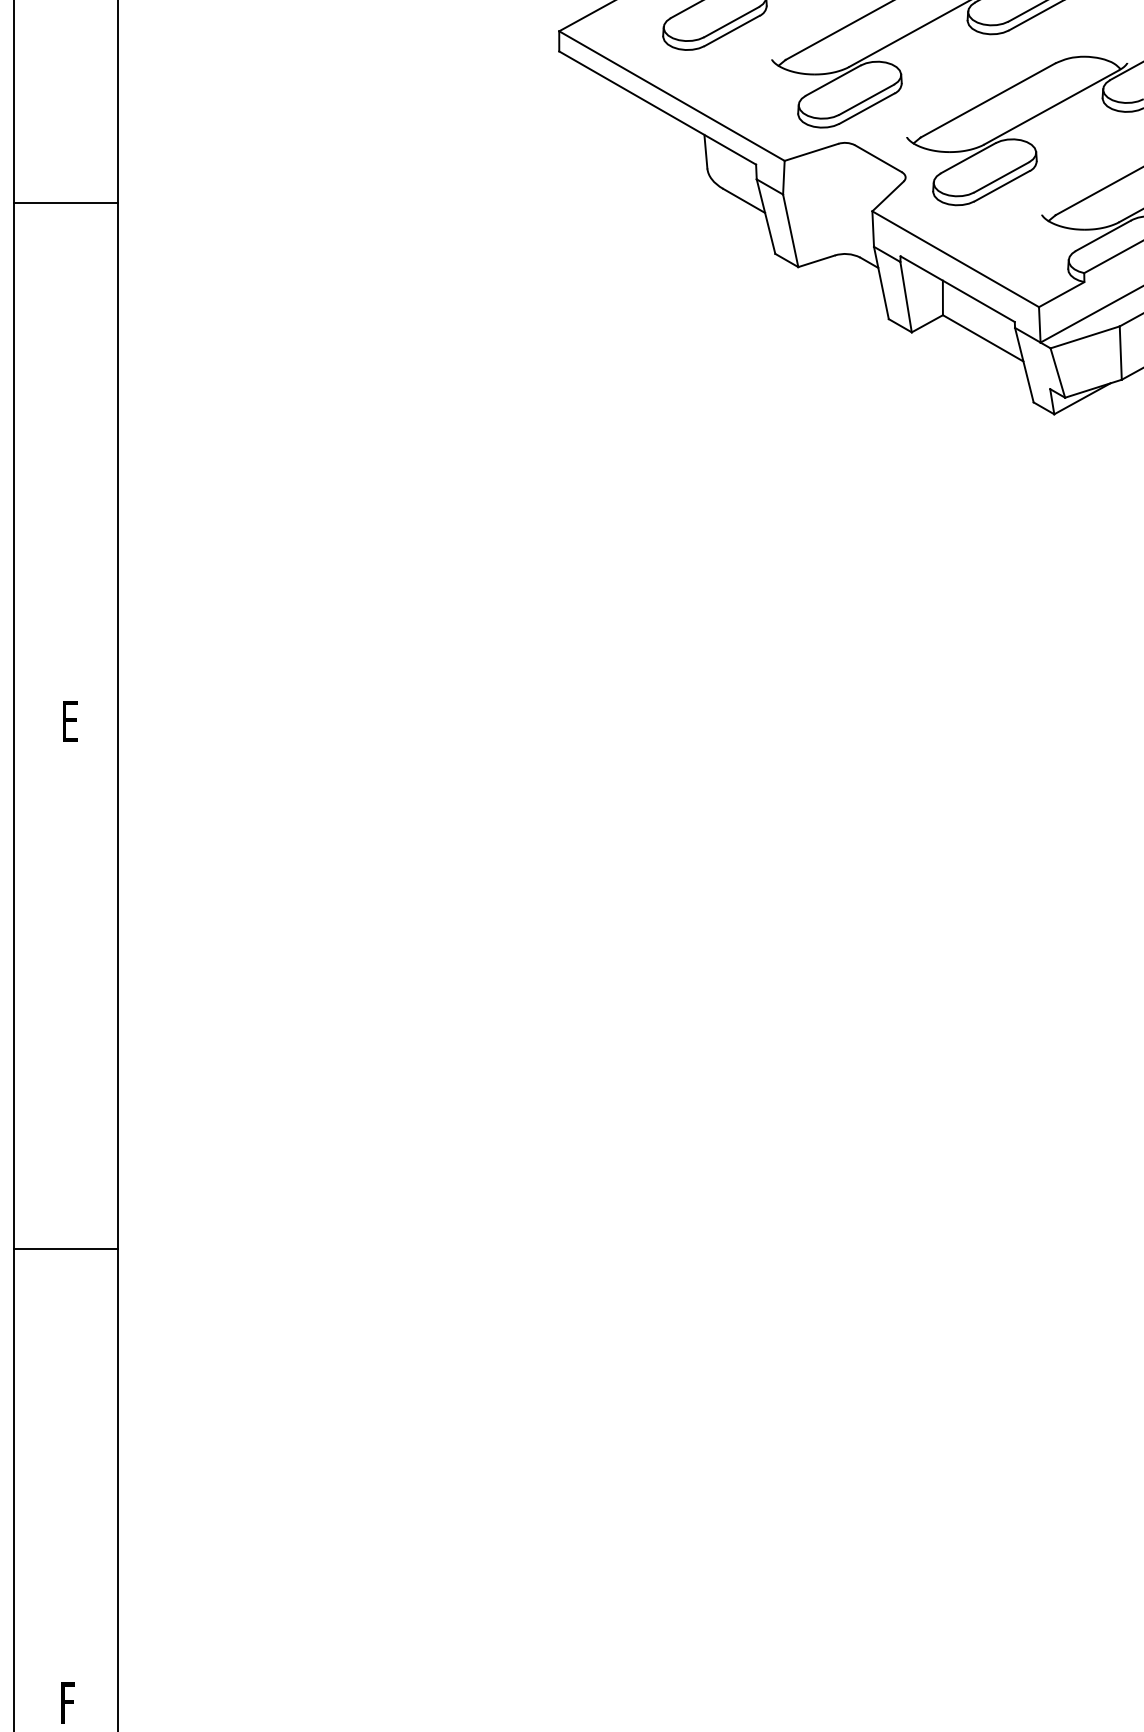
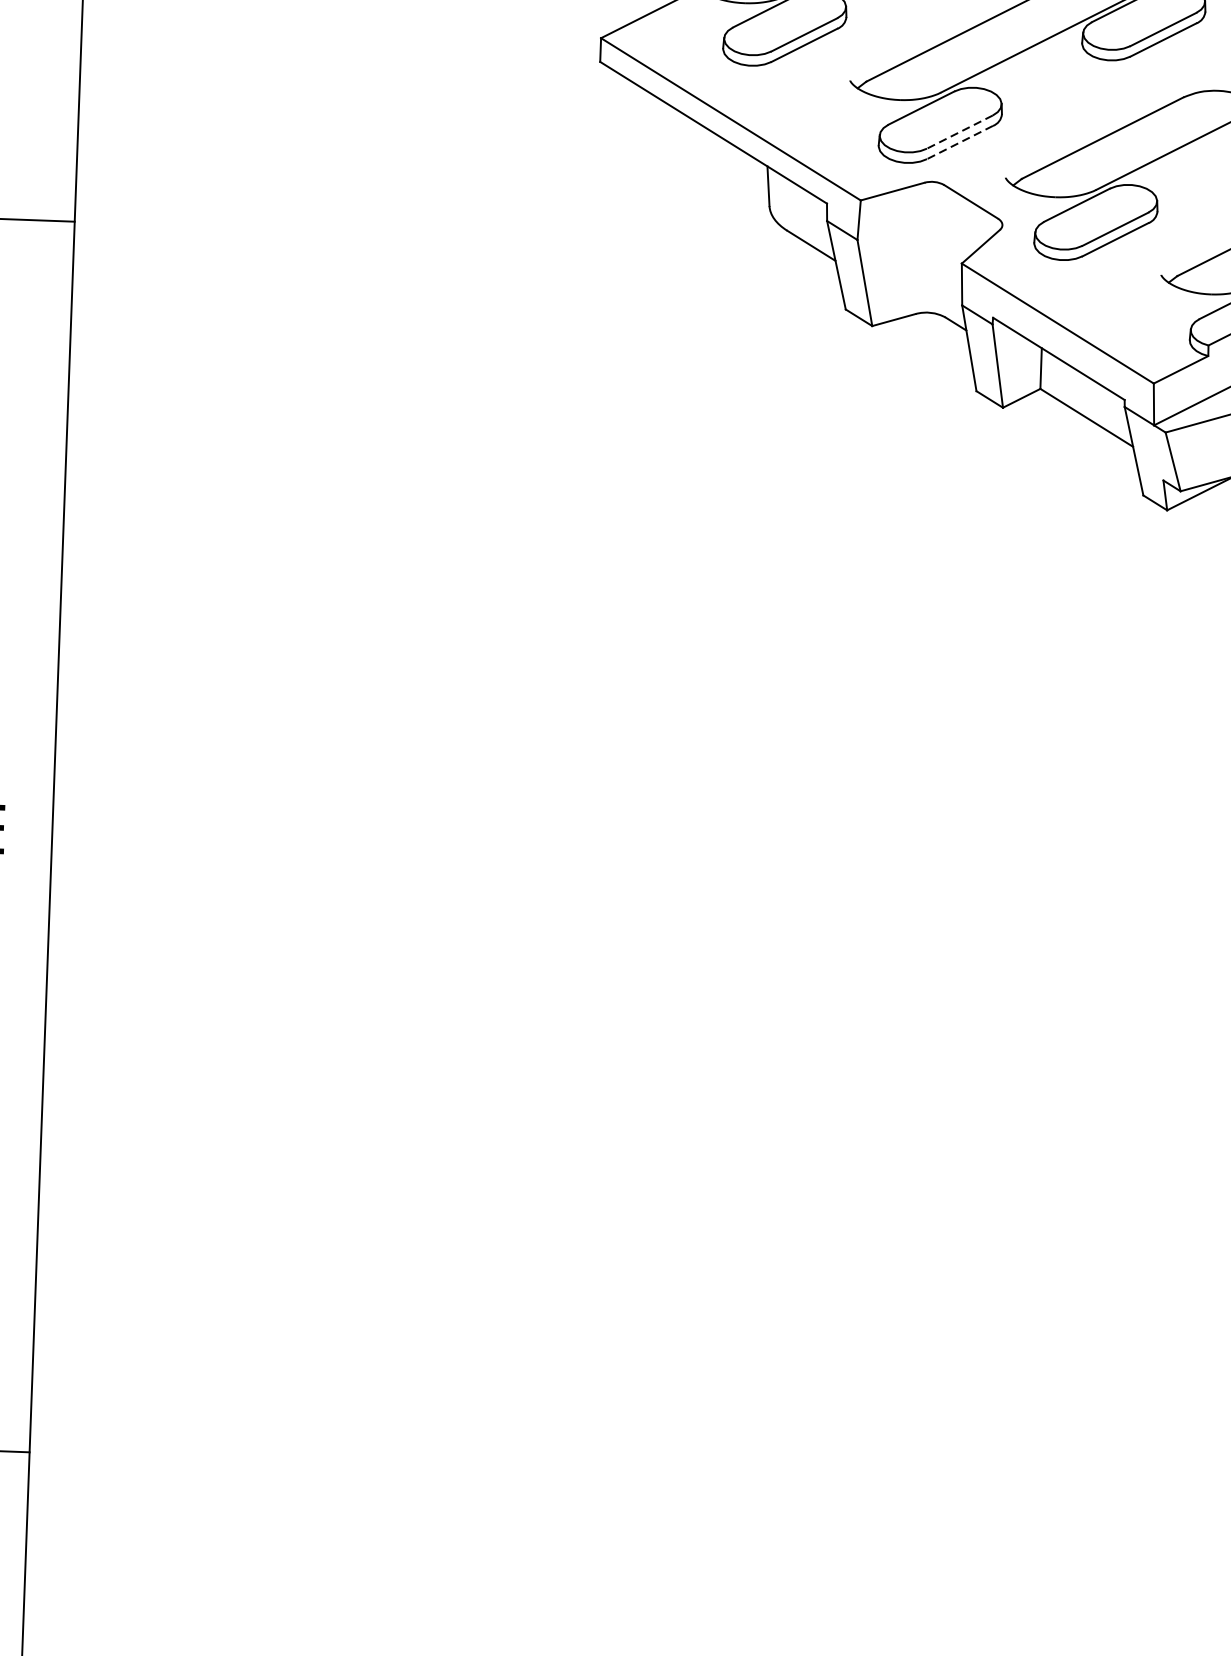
line: (866, 100) -> (959, 132), solid -> dashed
line: (866, 108) -> (959, 142), solid -> dashed

